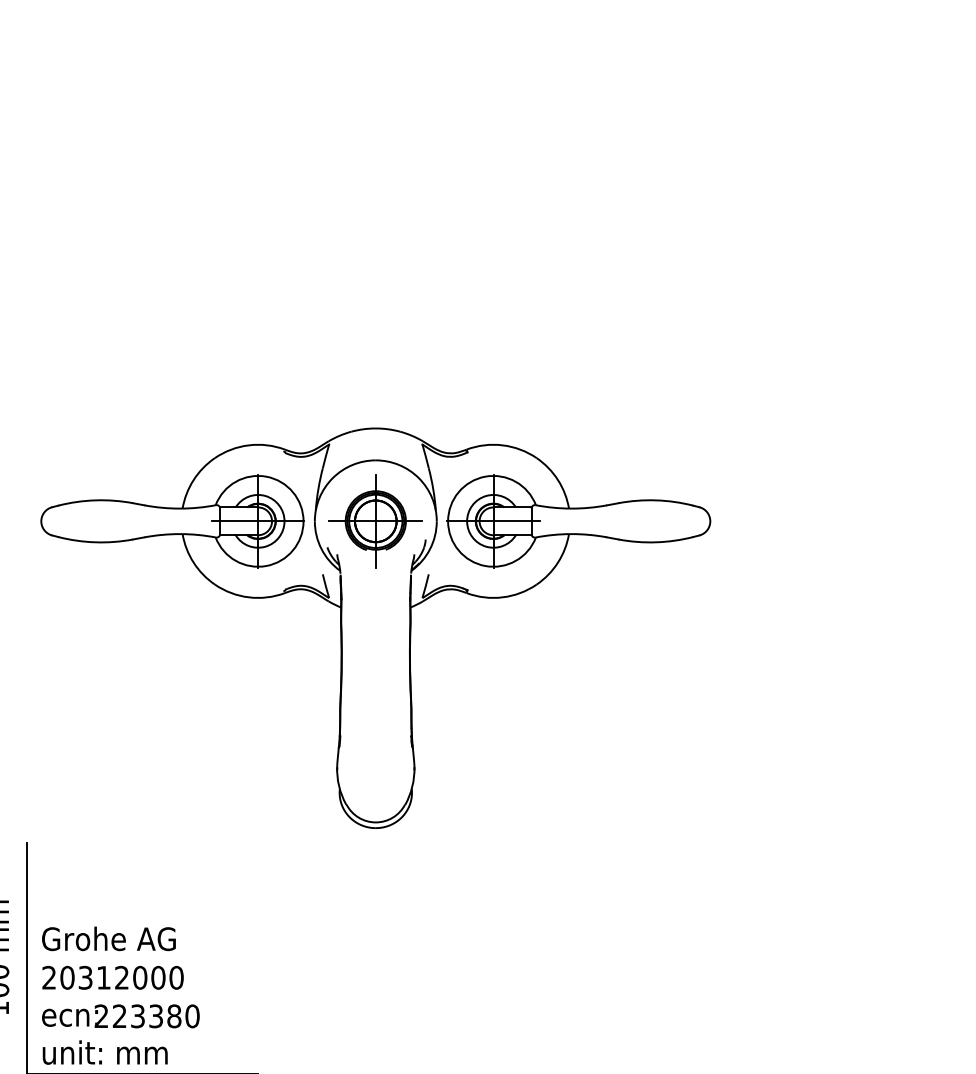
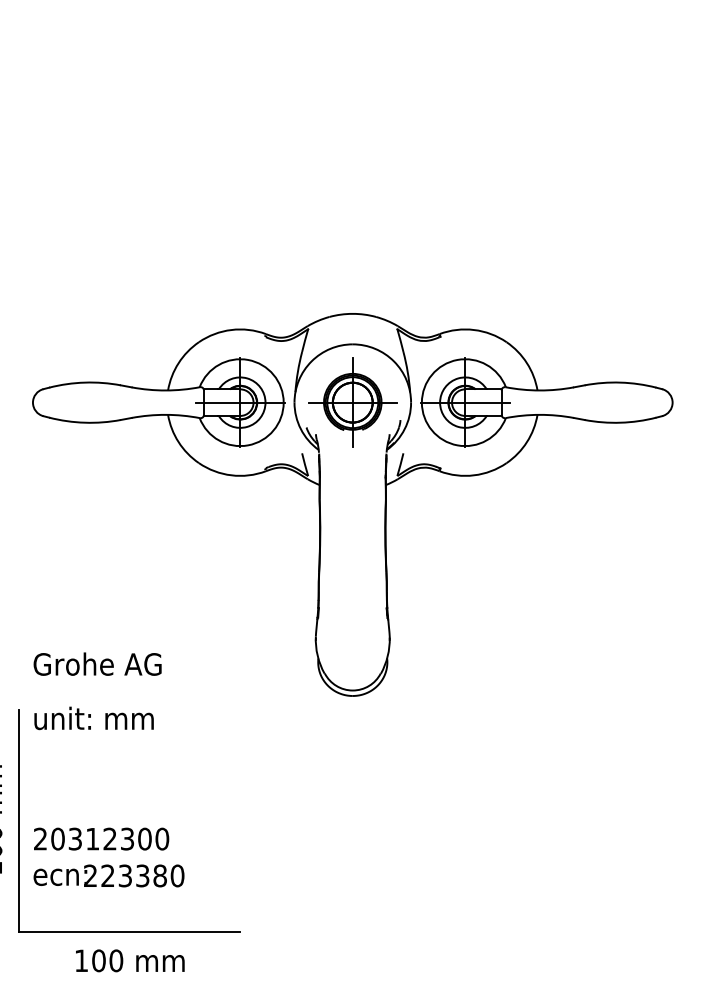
text: (108, 938) -> (97, 663), moved
text: (140, 977) -> (127, 838), 20312000 -> 20312300
text: (104, 1052) -> (93, 718), moved

